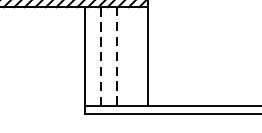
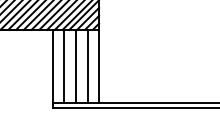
line: (115, 55) -> (75, 65), dashed -> solid
line: (132, 55) -> (87, 65), added
line: (100, 56) -> (64, 66), dashed -> solid

